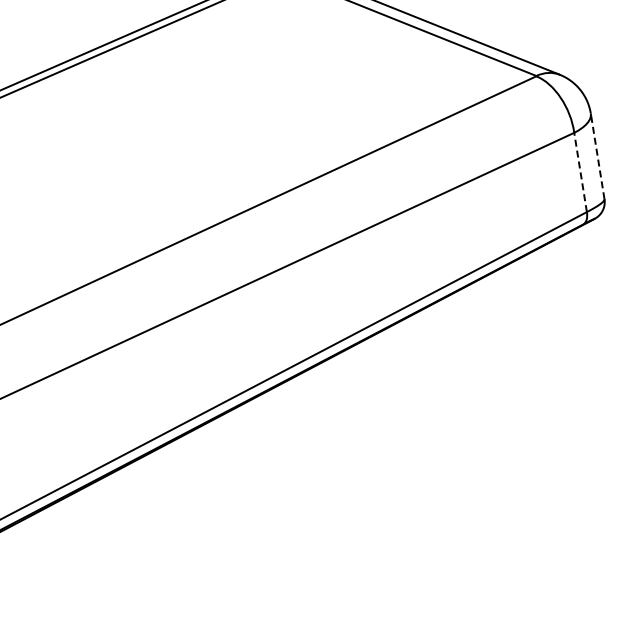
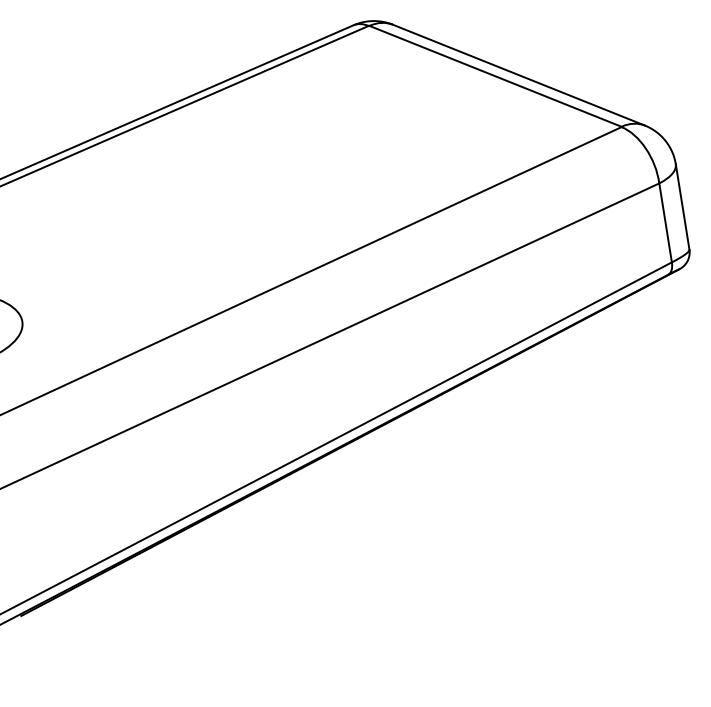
line: (597, 156) -> (682, 206), dashed -> solid
line: (580, 172) -> (665, 222), dashed -> solid

